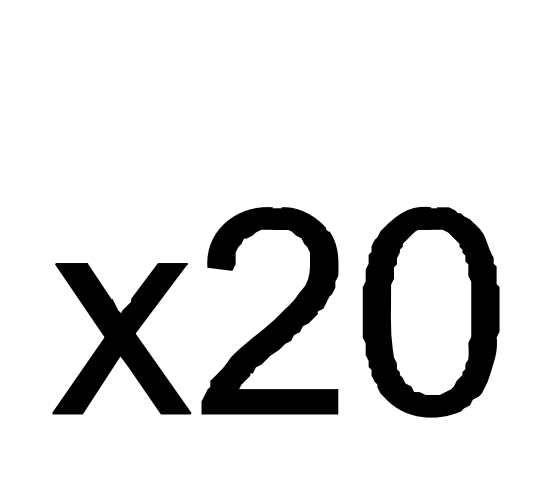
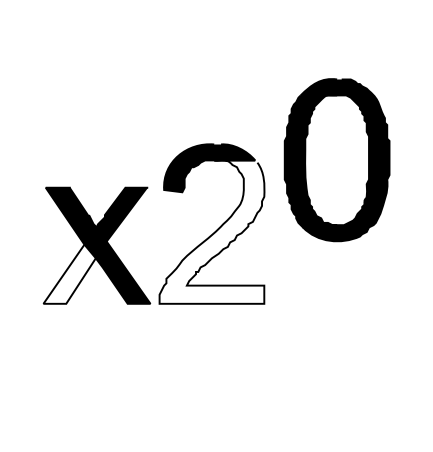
part: (430, 312) -> (336, 160), moved
fill: (269, 320) -> (211, 231), removed
fill: (86, 374) -> (69, 273), removed

